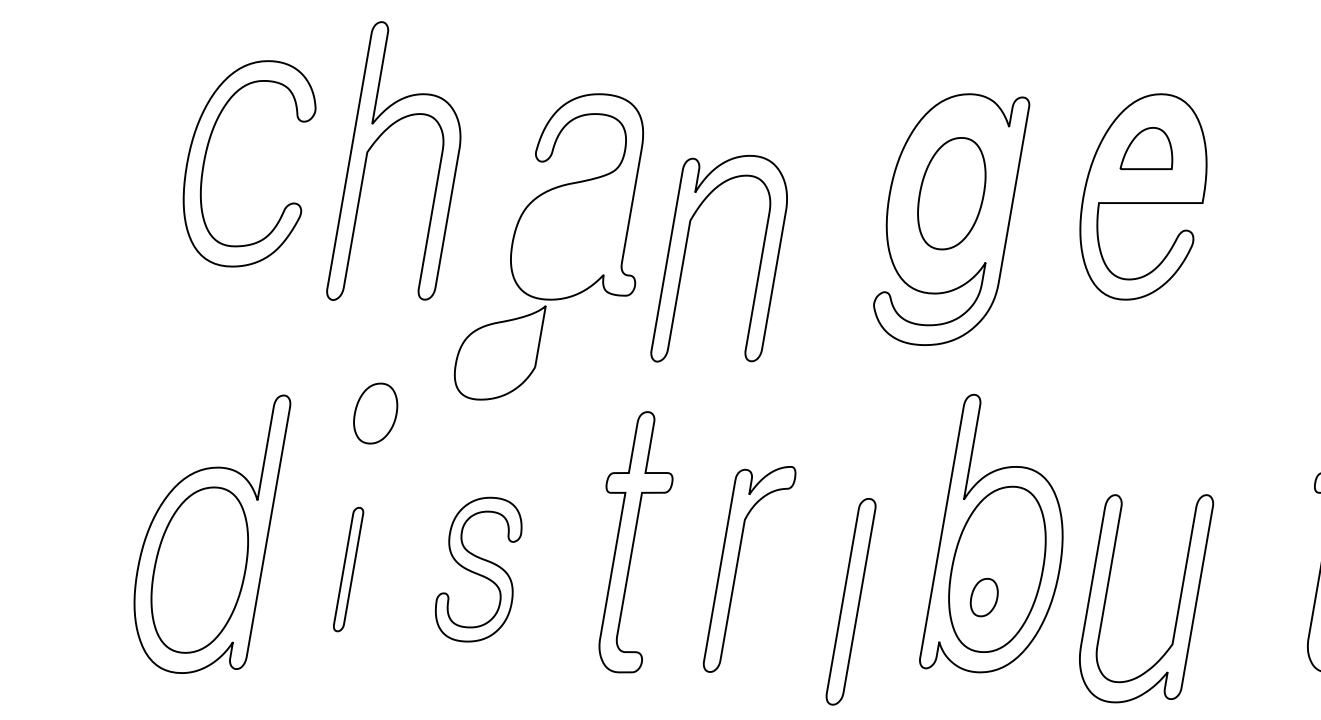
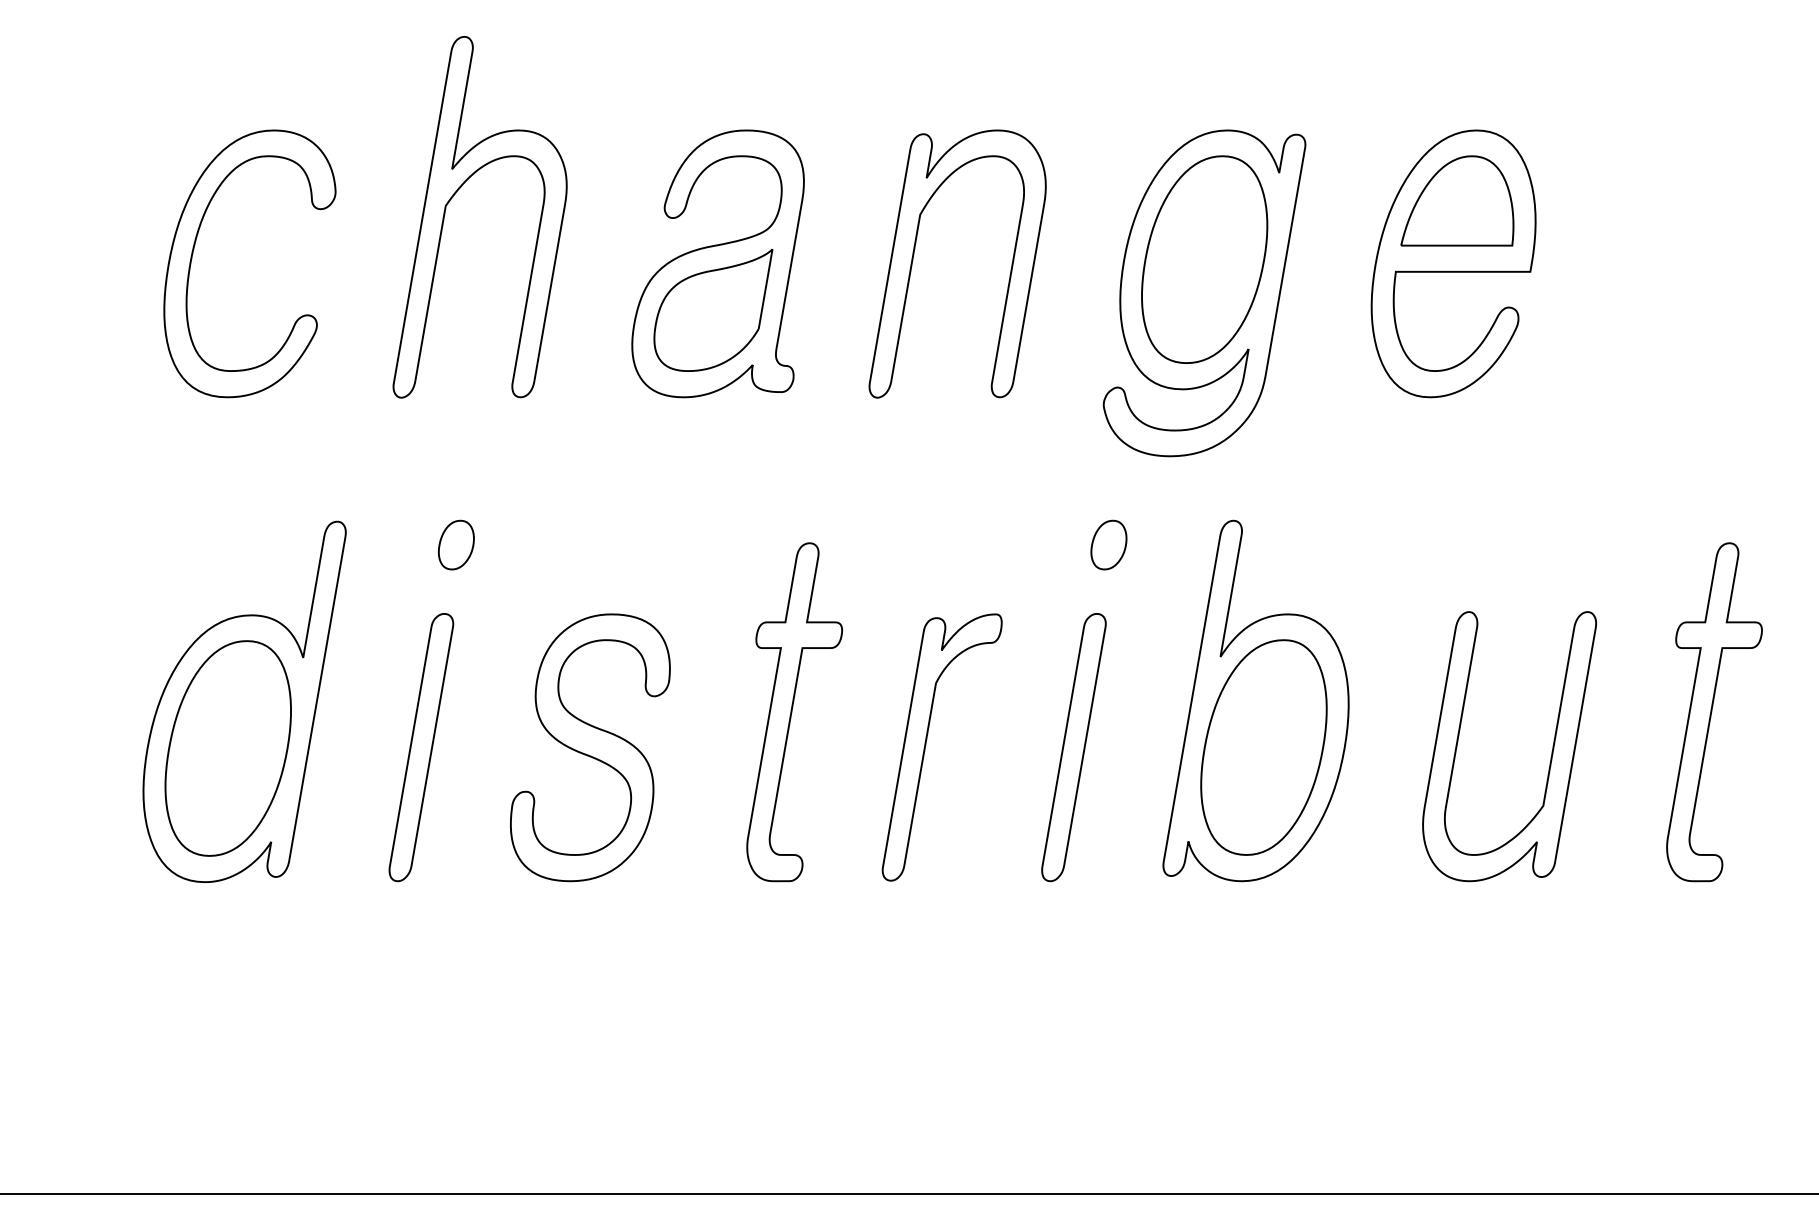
part: (1146, 148) -> (1457, 200), size x1.67
part: (206, 152) -> (194, 249), moved
part: (951, 193) -> (1204, 259), size x1.43
part: (685, 252) -> (914, 255), moved
part: (500, 352) -> (713, 310), moved
part: (374, 413) -> (455, 544), size x0.62
part: (348, 569) -> (421, 747), size x1.67
part: (478, 569) -> (590, 747), size x1.43
part: (983, 597) -> (1108, 544), moved
part: (850, 601) -> (1073, 747), moved
part: (1178, 602) -> (1551, 751), moved

